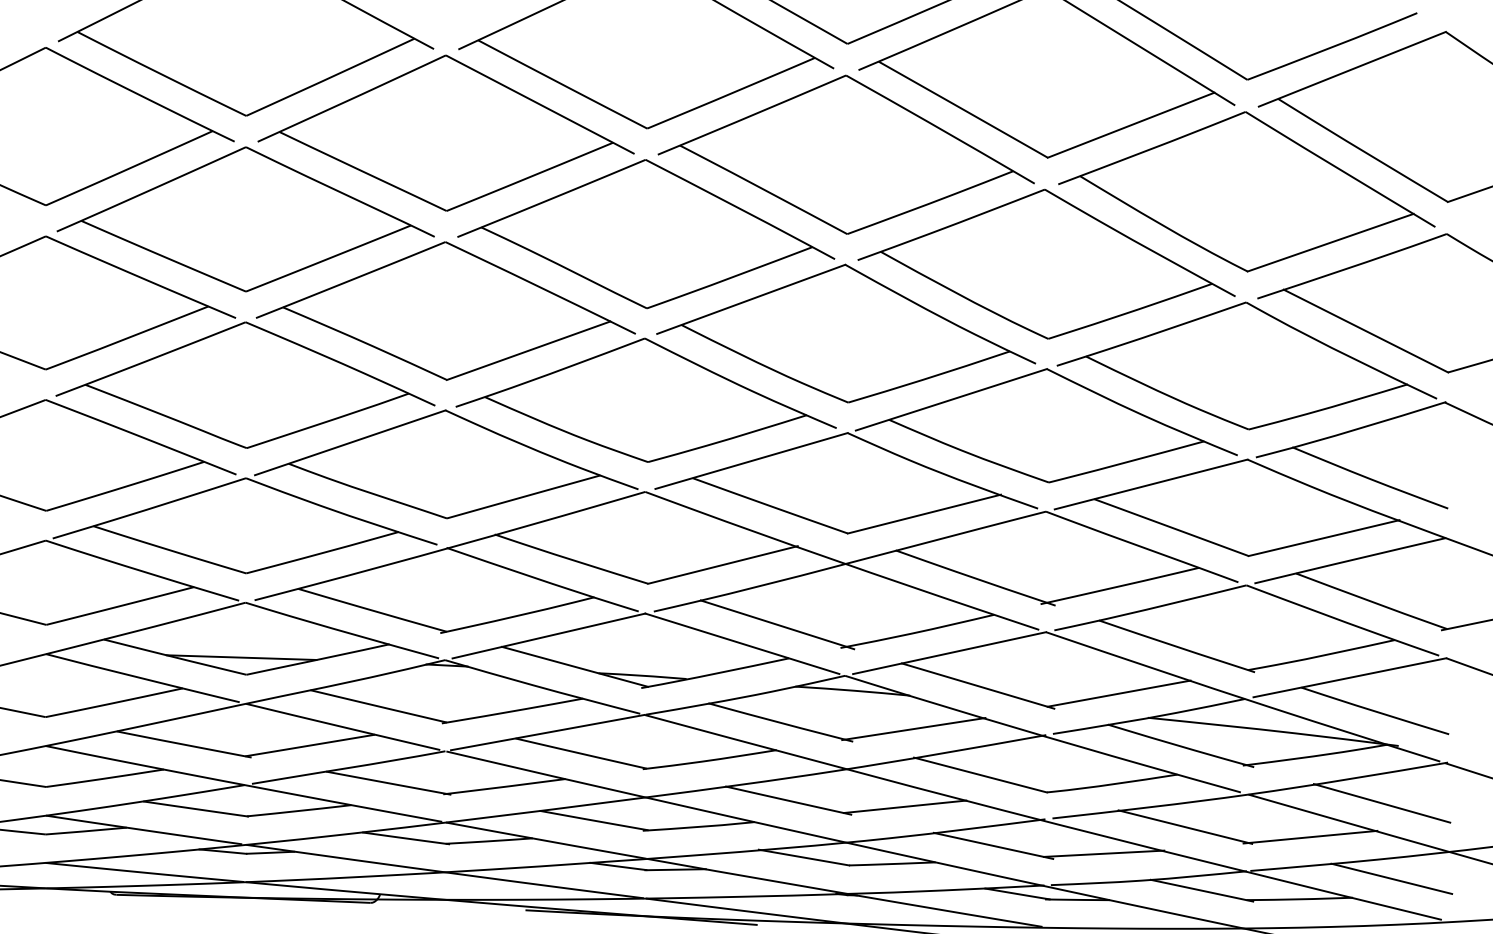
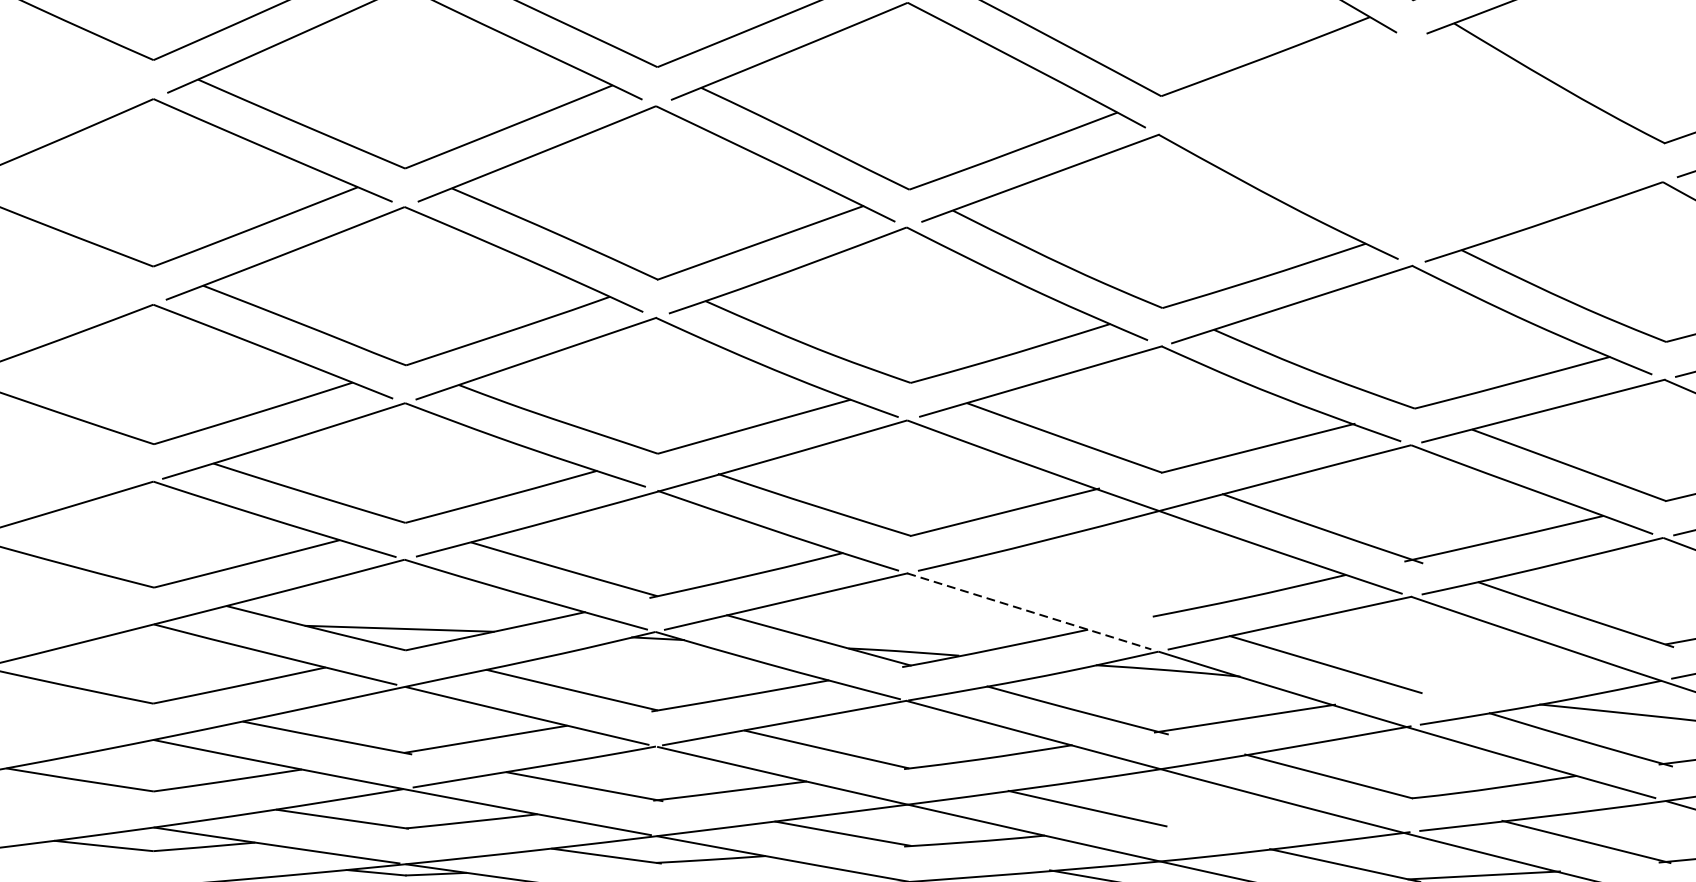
part: (1046, 263) -> (1411, 133), removed
line: (777, 624) -> (1073, 587), removed
line: (742, 643) -> (1029, 611), solid -> dashed
line: (1118, 693) -> (1502, 673), removed
line: (904, 806) -> (1233, 815), removed

